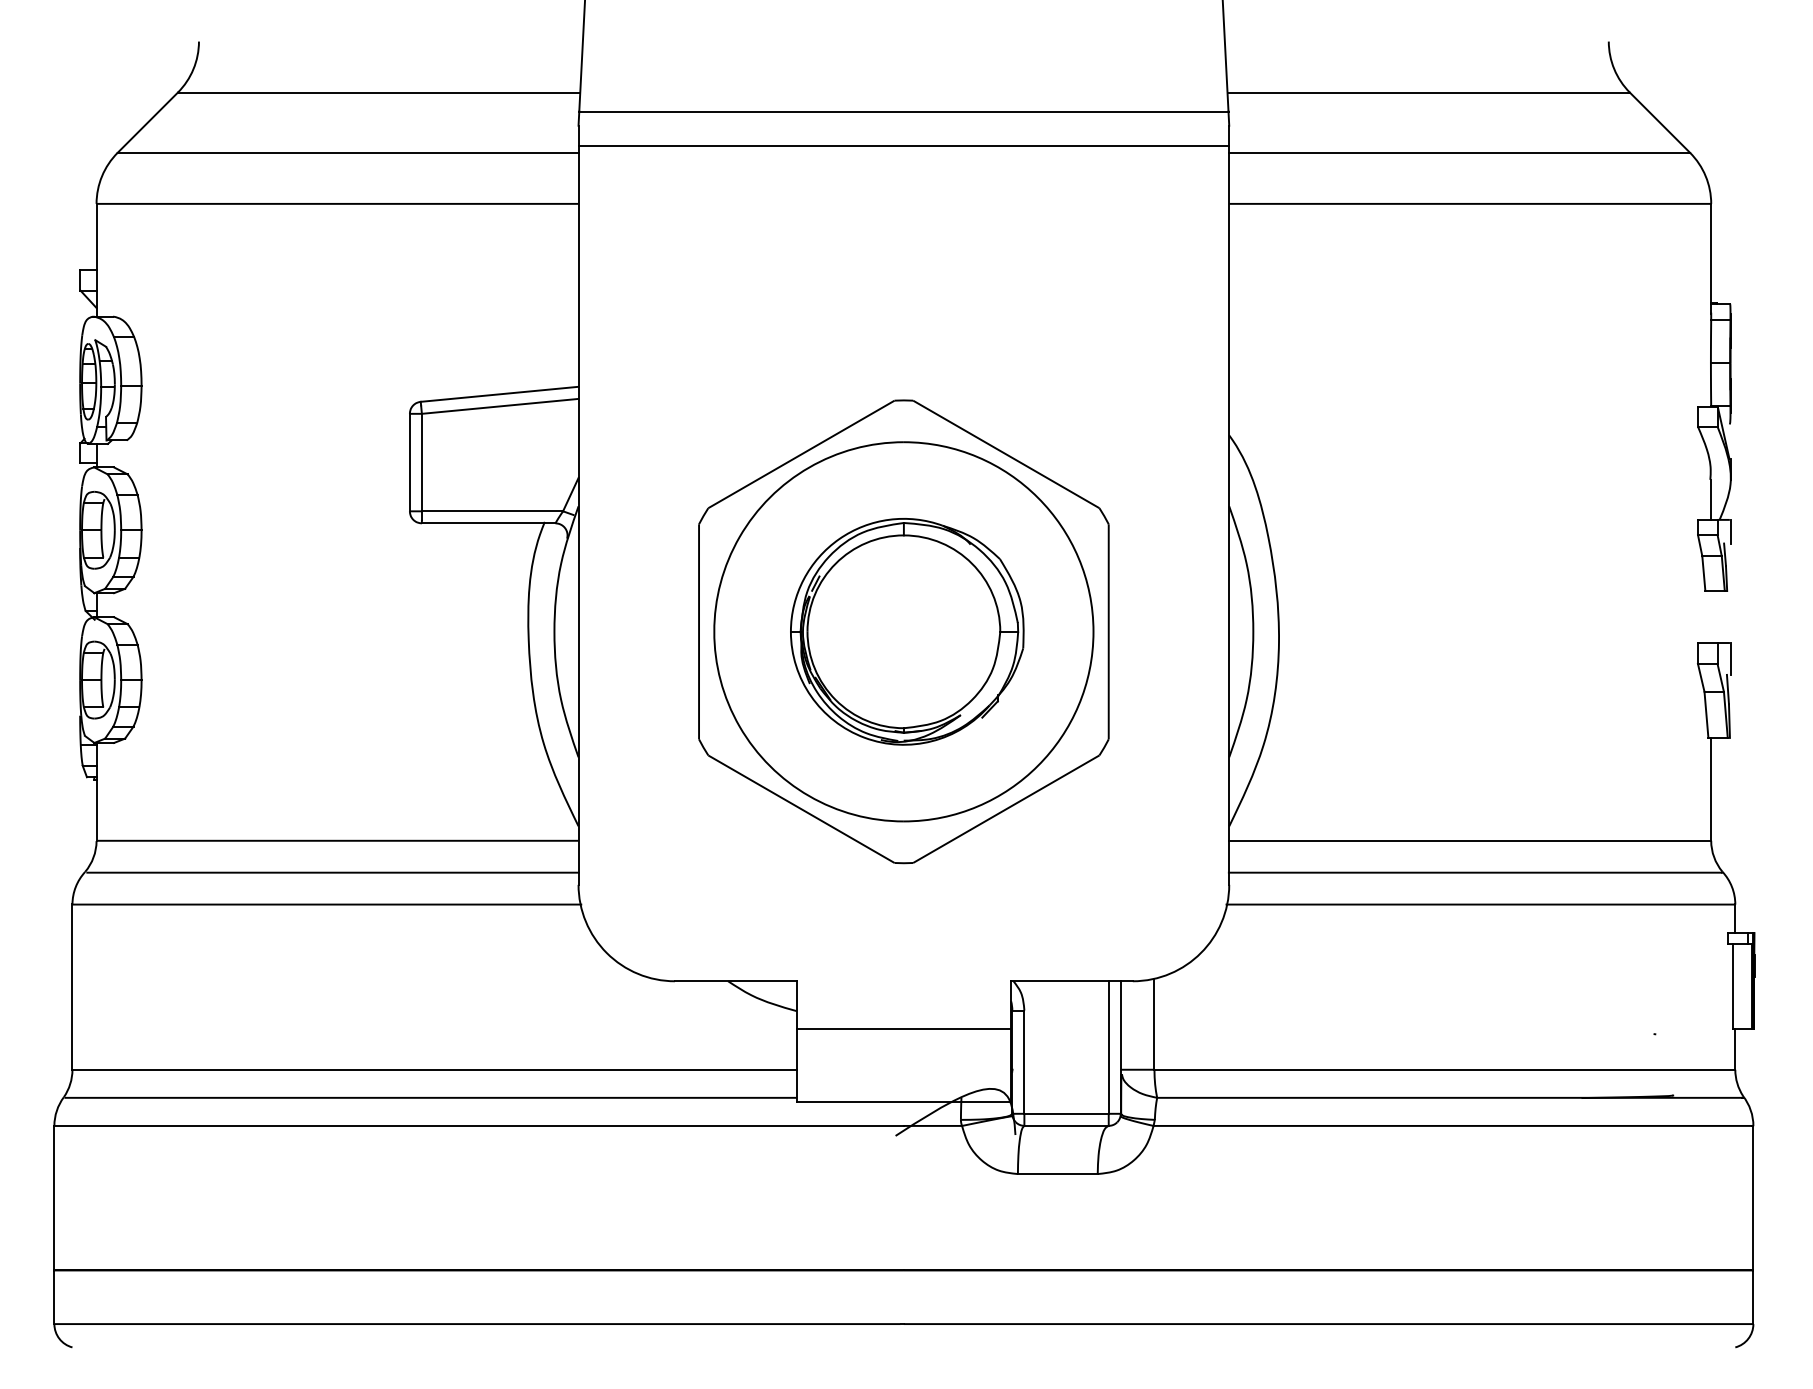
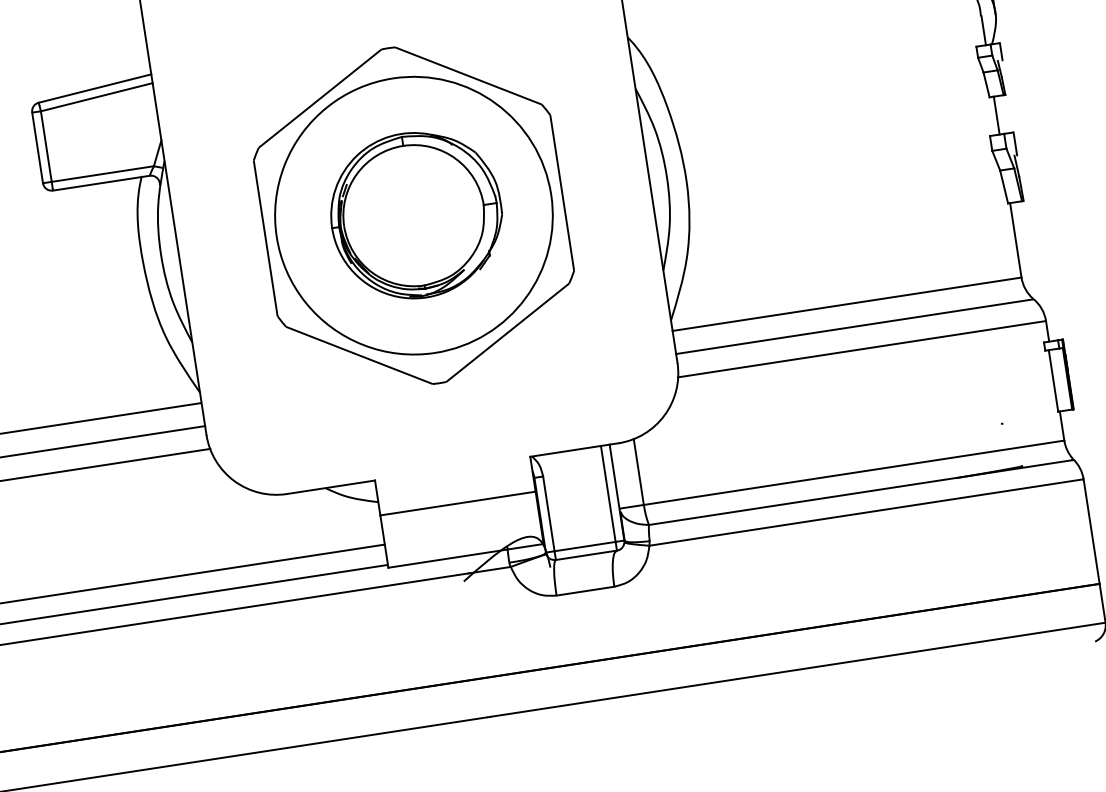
line: (1711, 616) -> (996, 115), added

